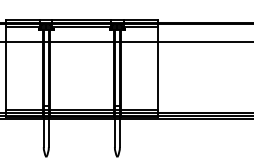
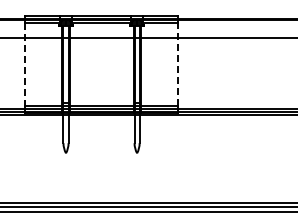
line: (5, 68) -> (25, 64), solid -> dashed
line: (157, 68) -> (177, 64), solid -> dashed

